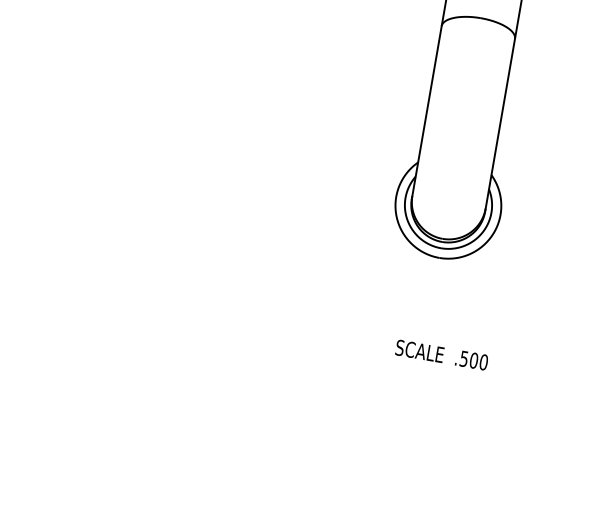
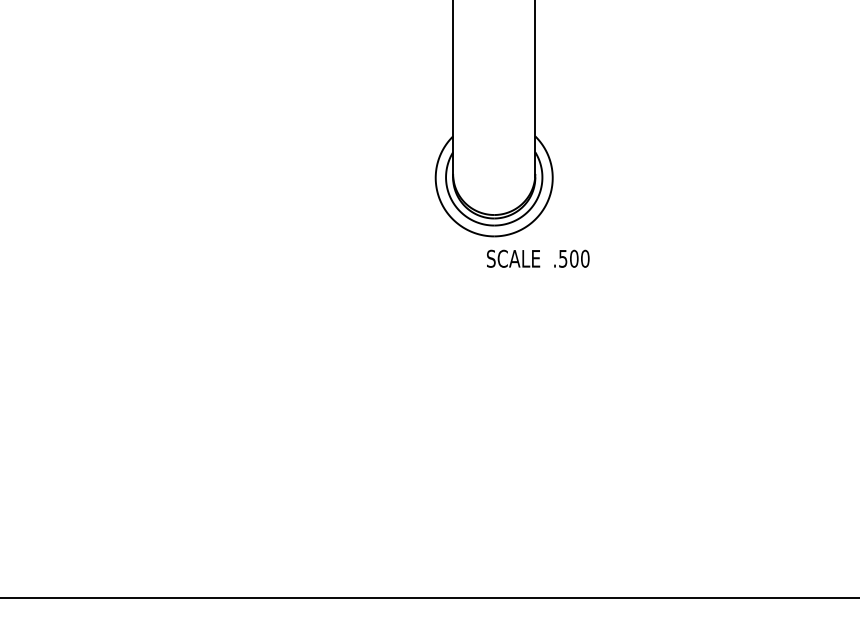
text: (442, 354) -> (538, 258), moved

